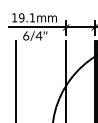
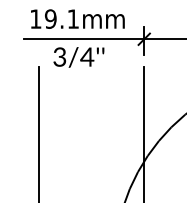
text: (26, 35) -> (60, 56), 6/4''\f] -> 3/4''\f]

